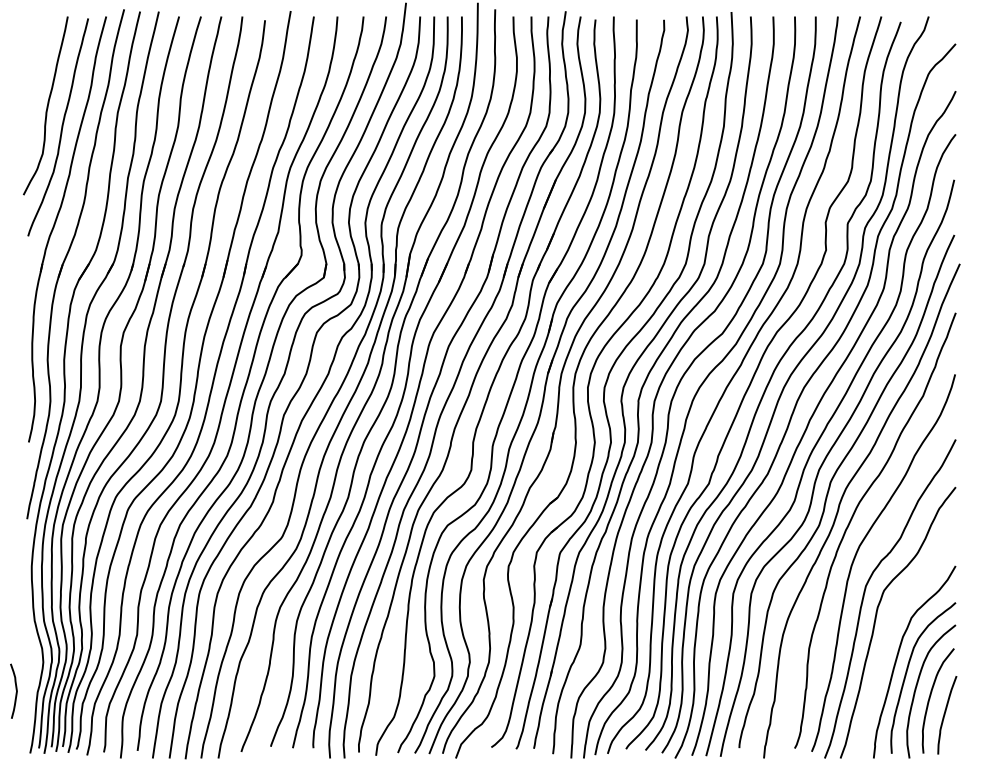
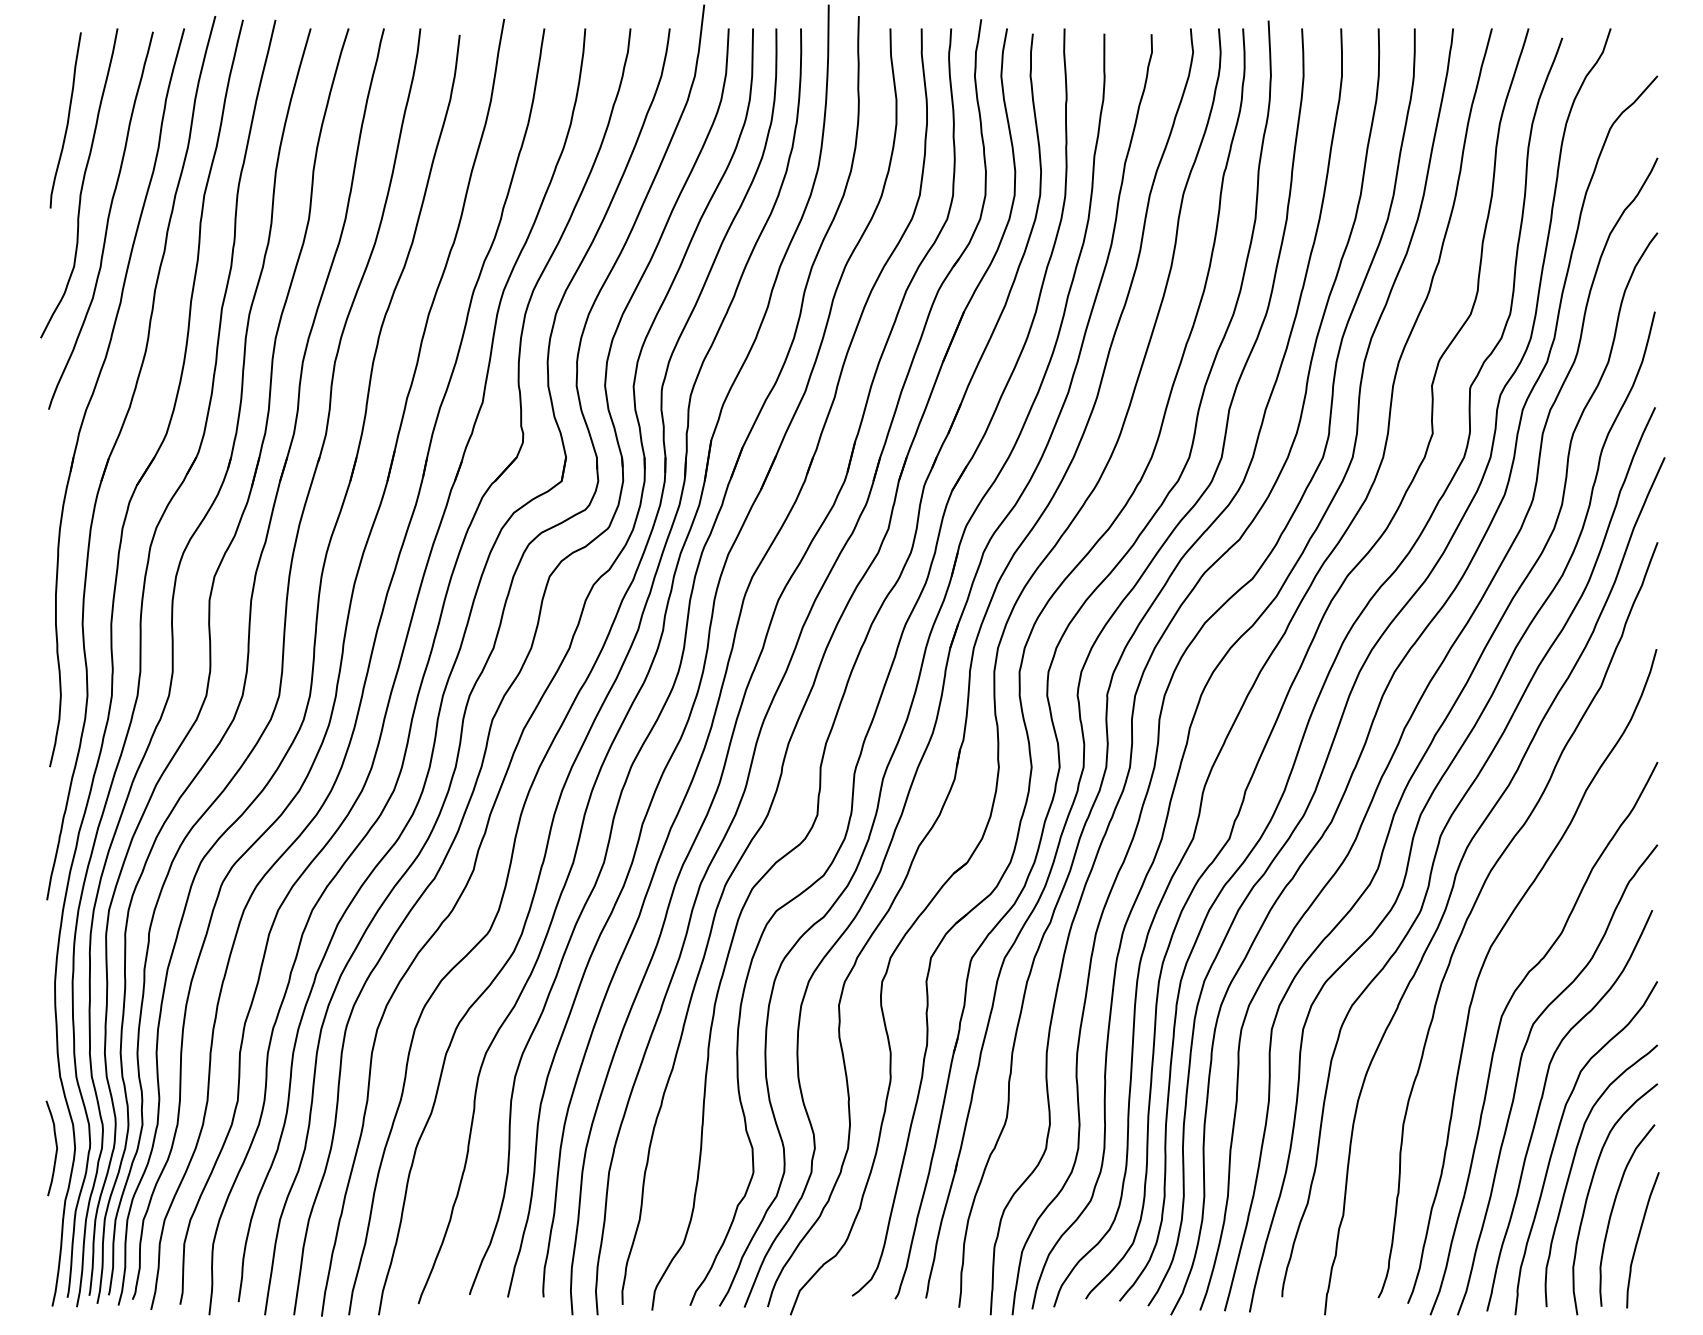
curve: (38, 69) -> (66, 120), added
curve: (889, 635) -> (1542, 1101), added
curve: (15, 689) -> (54, 1145), moved

